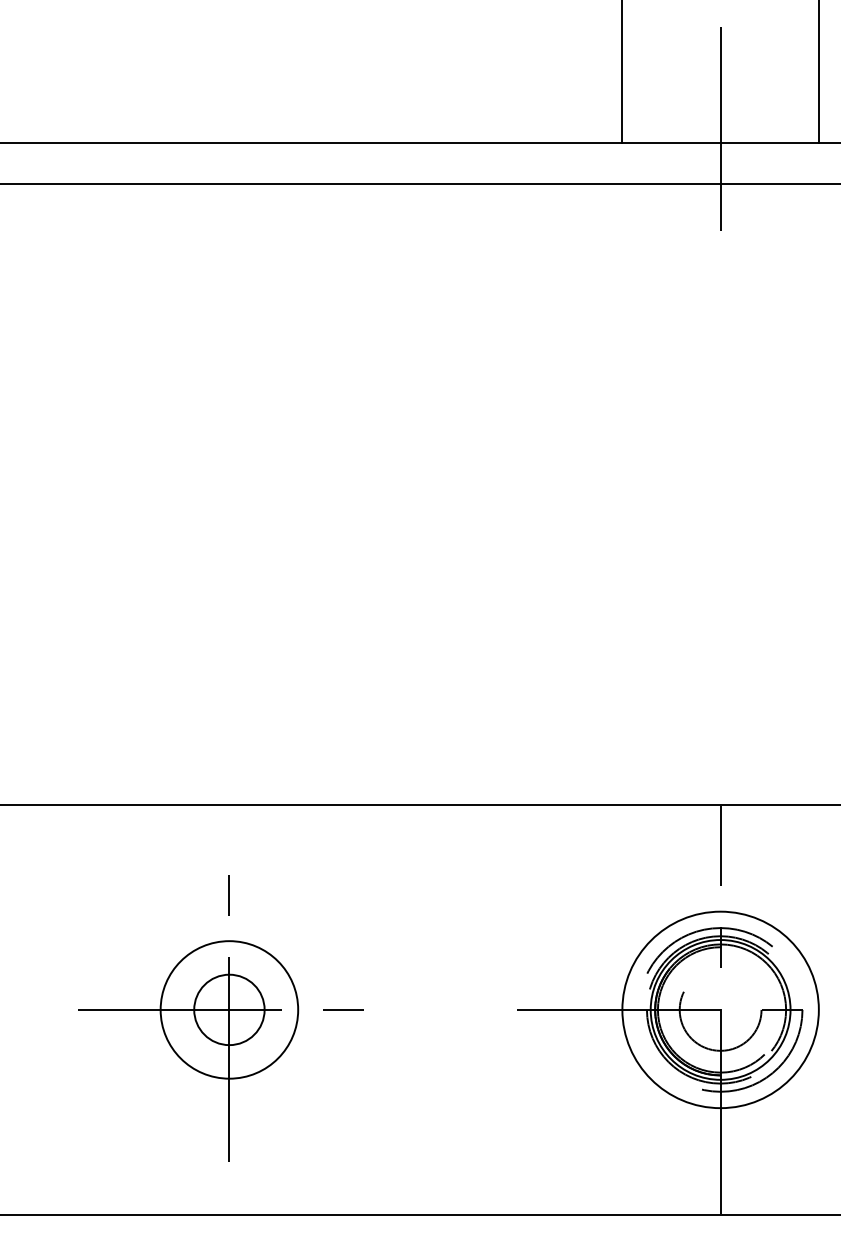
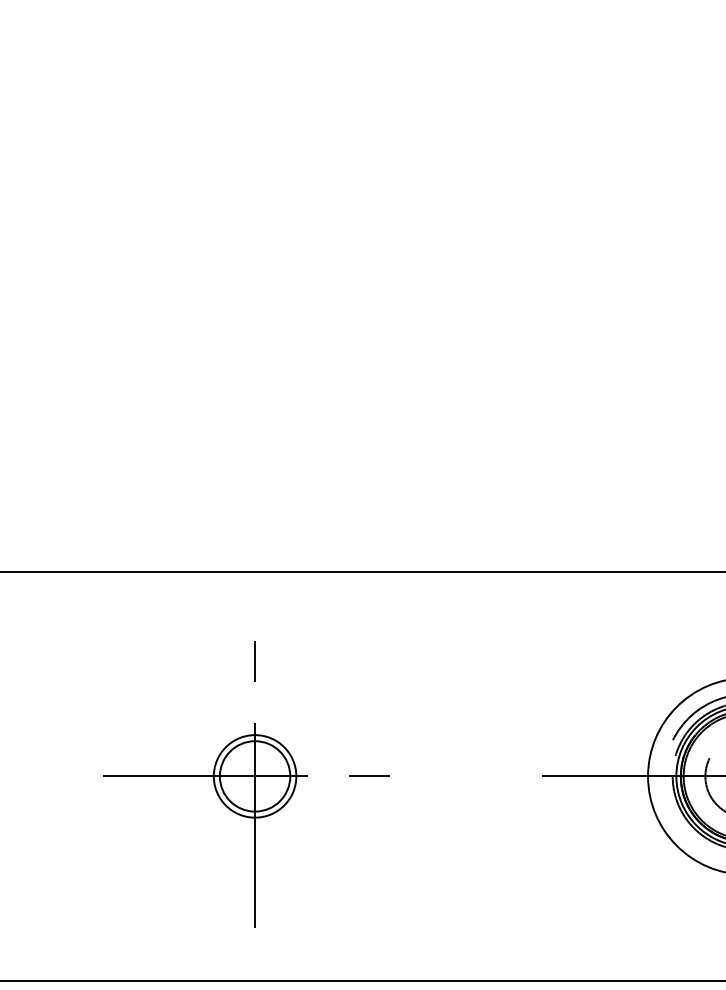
circle: (229, 1009) -> (255, 775), size x0.6

